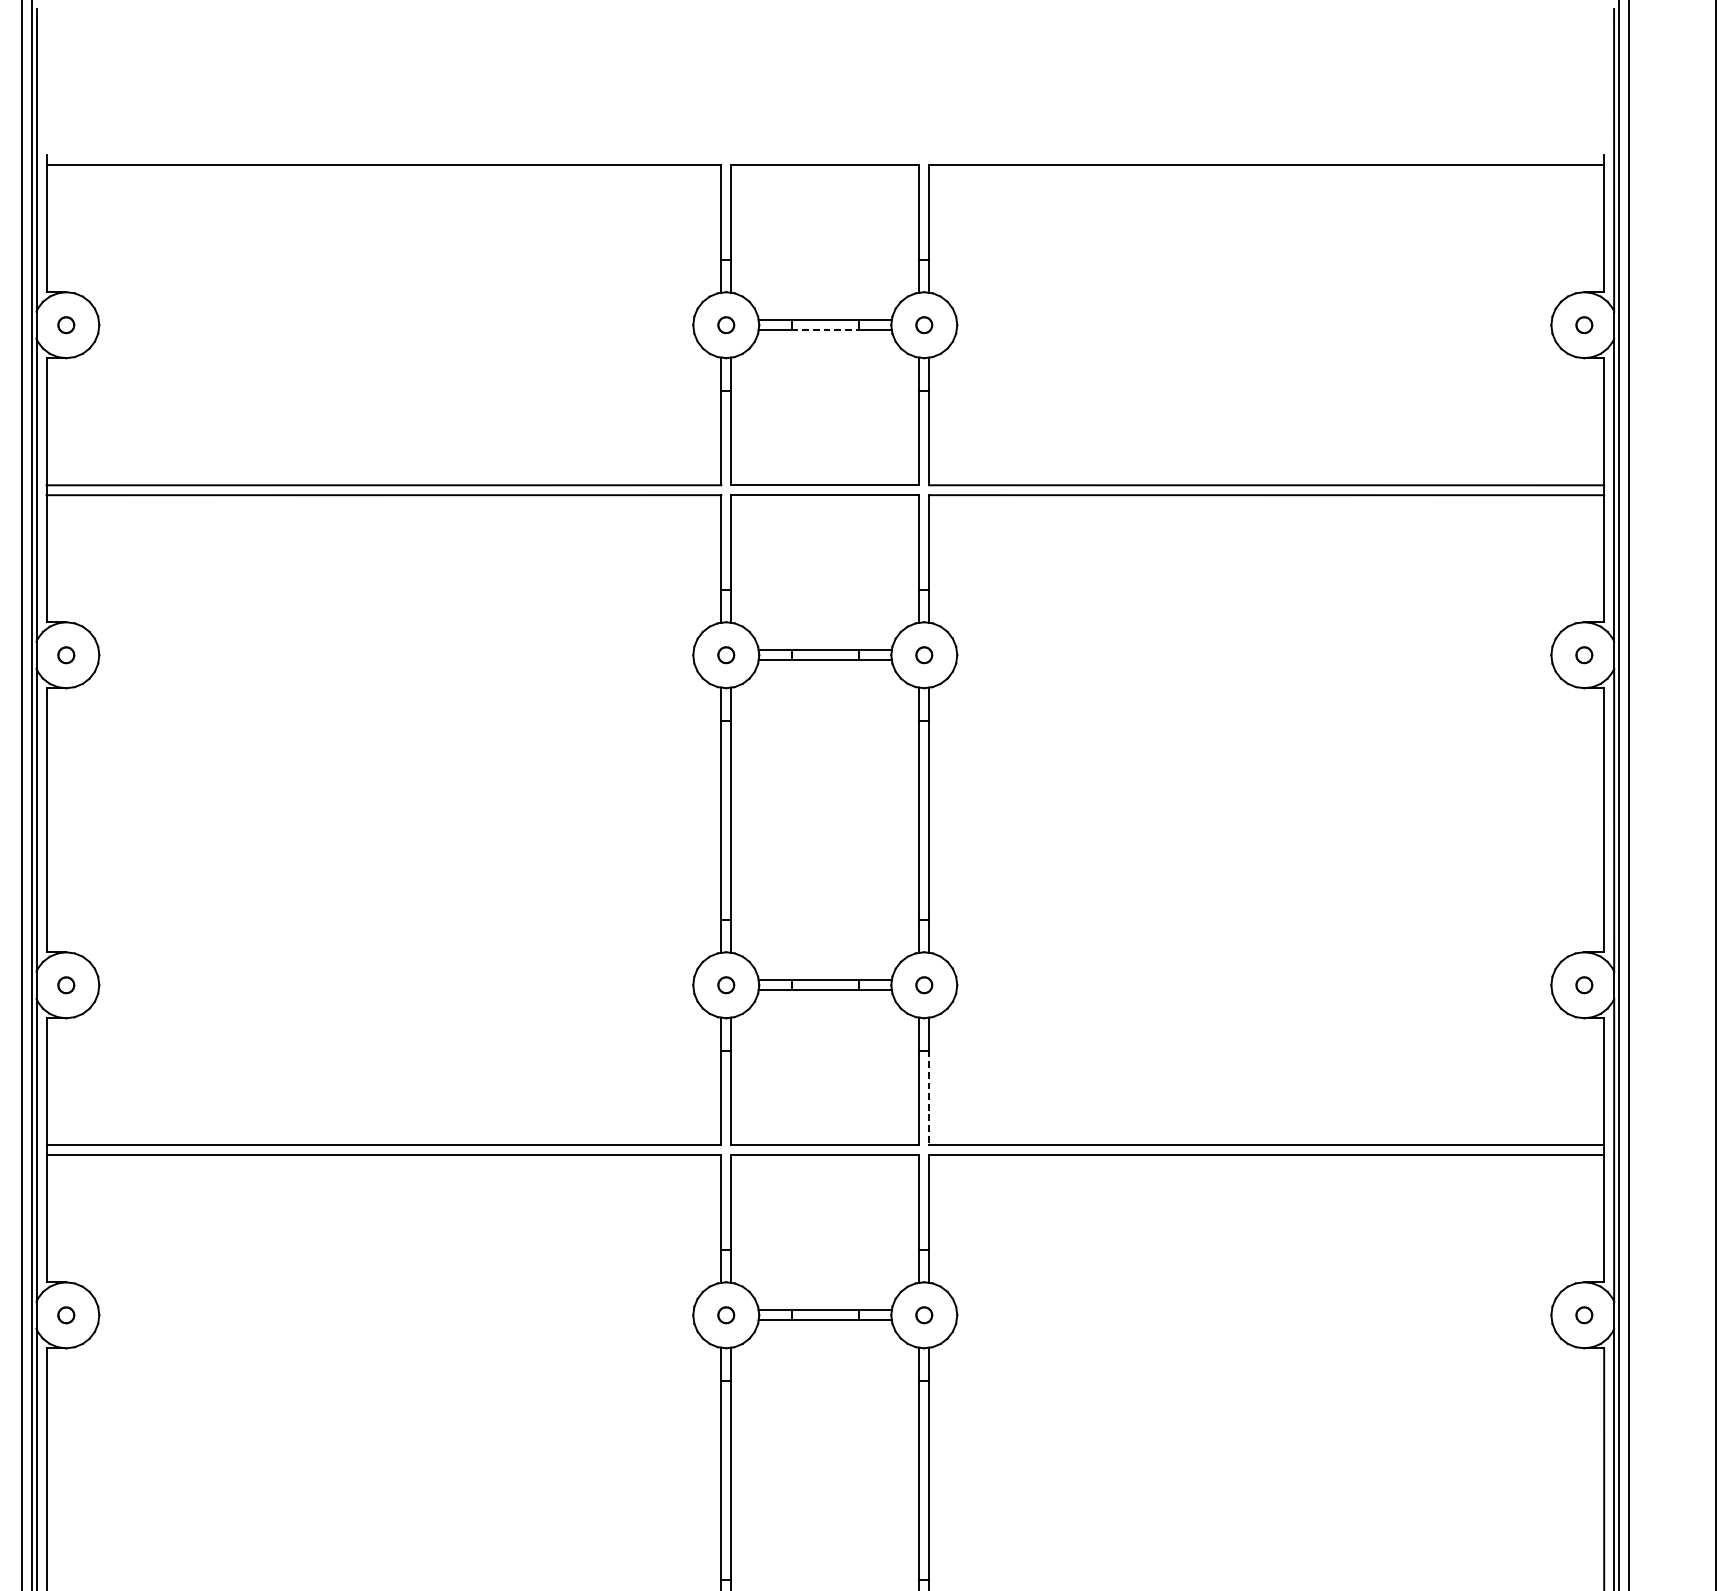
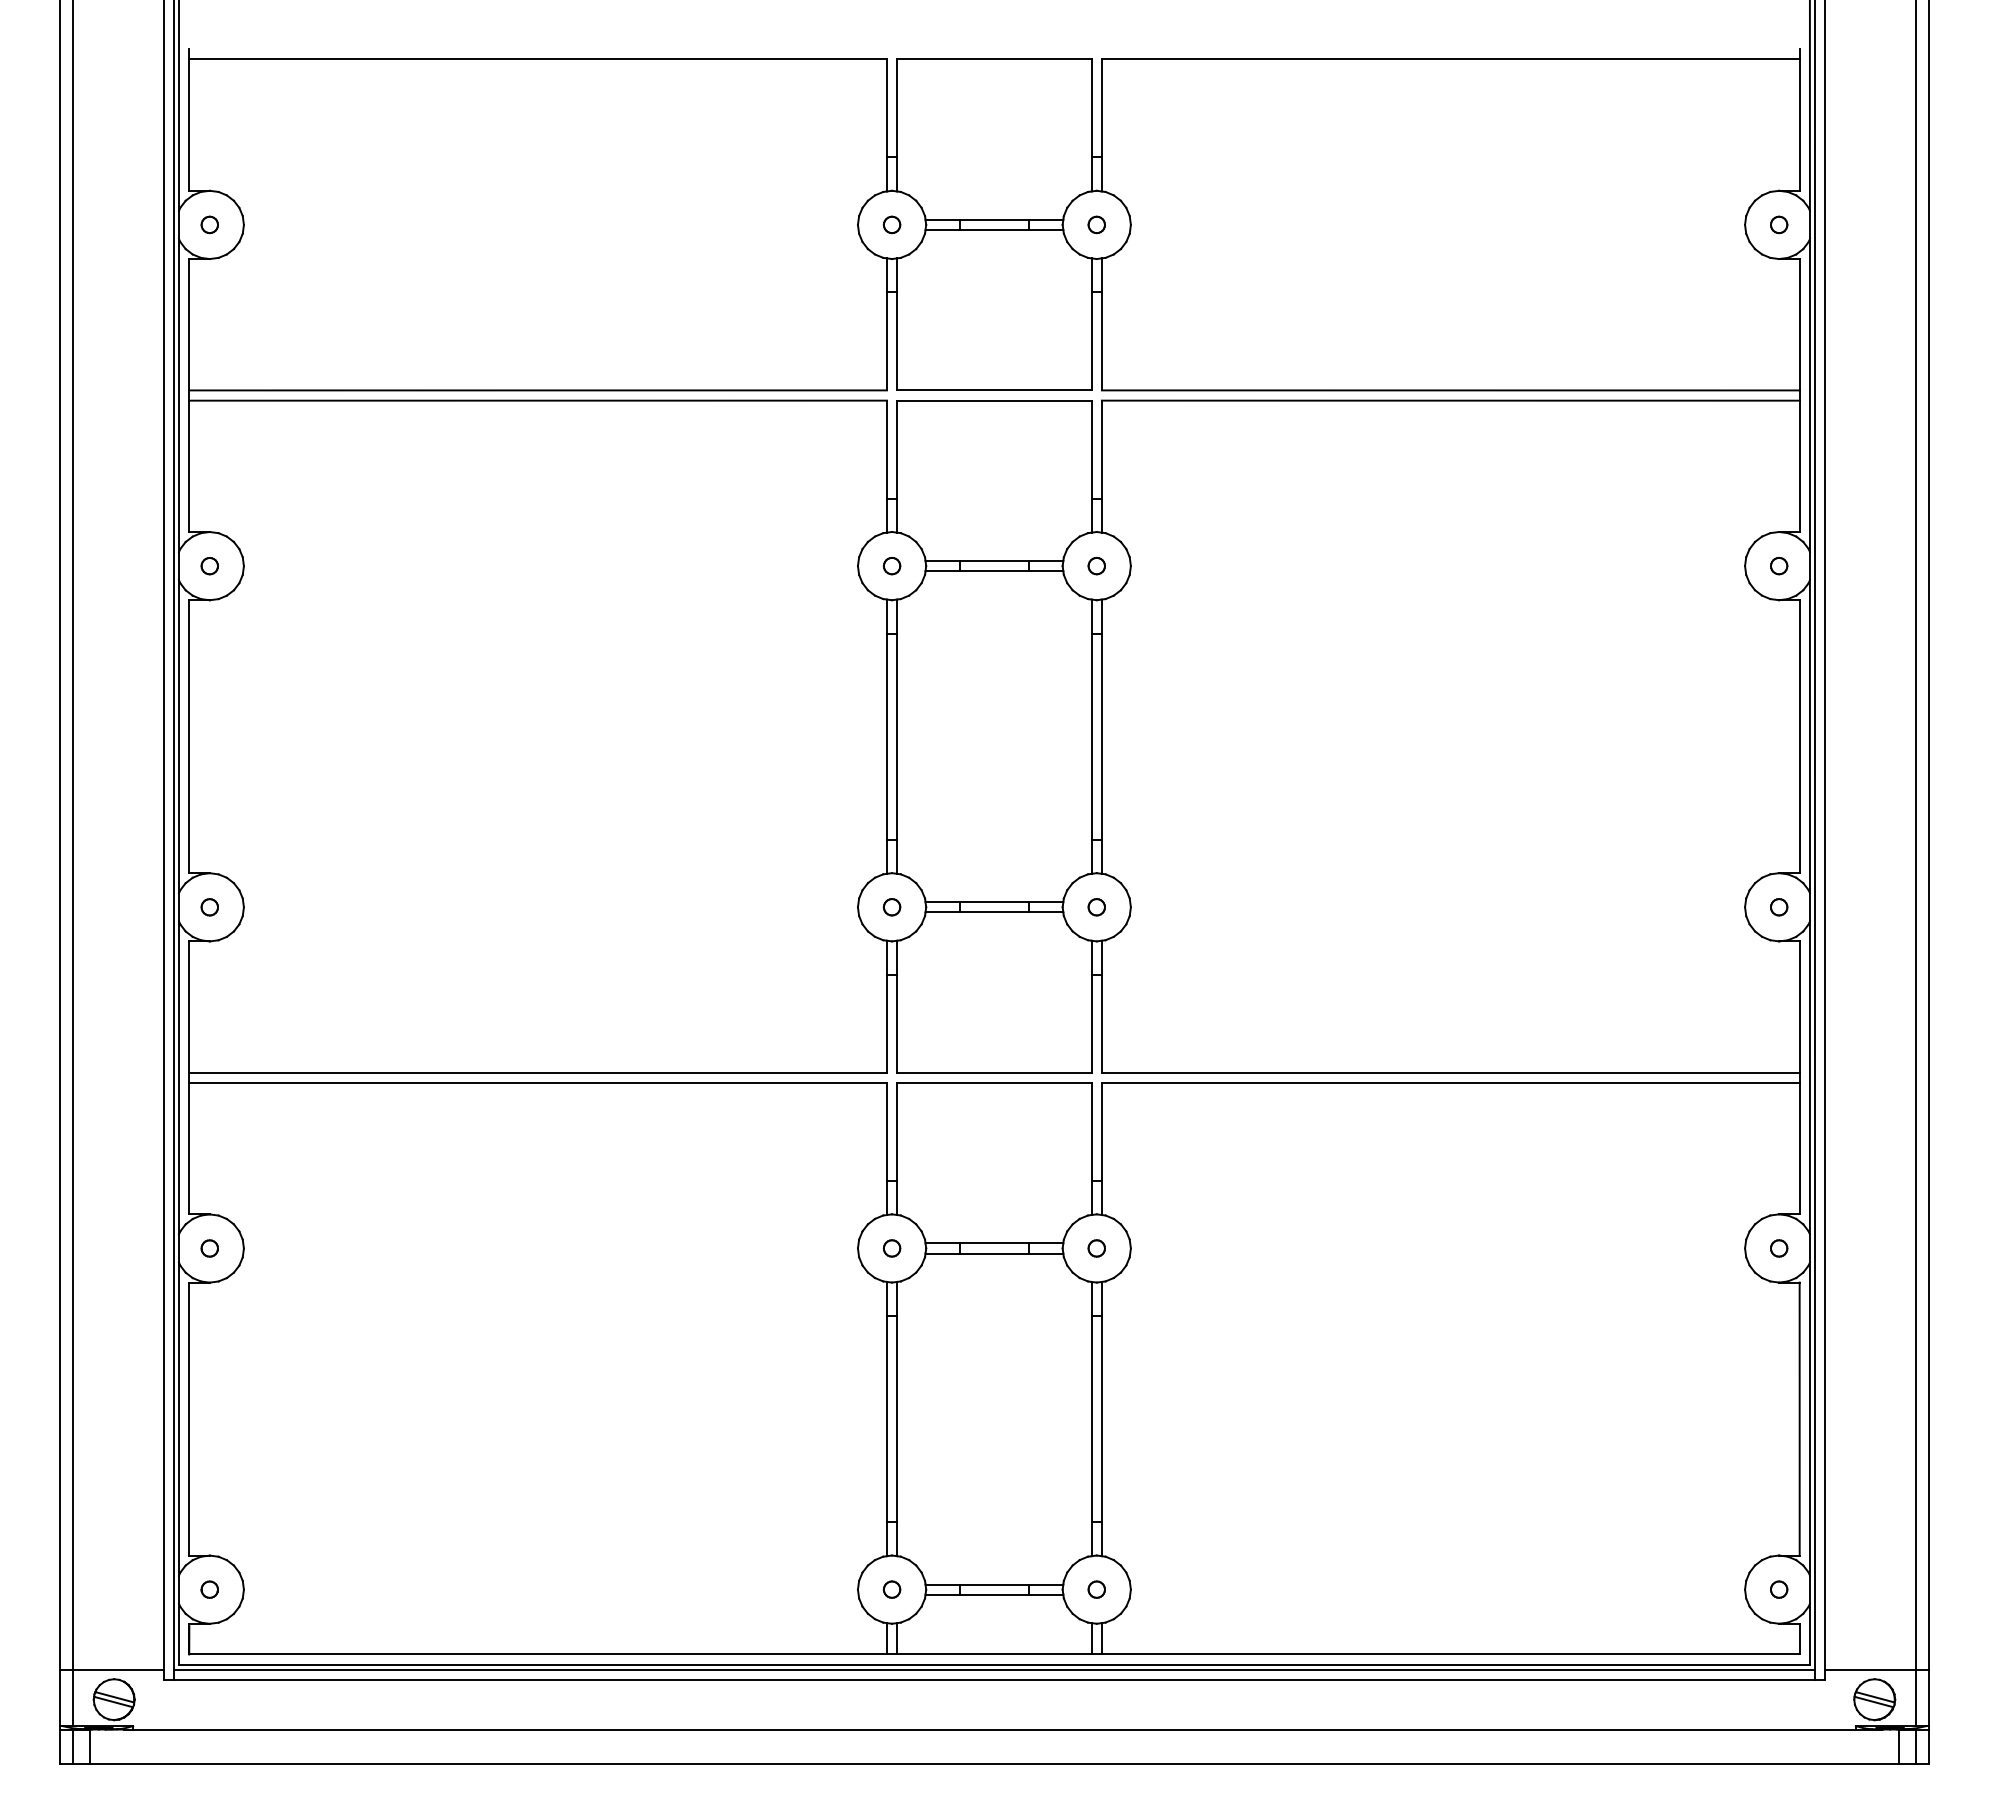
line: (825, 330) -> (994, 230), dashed -> solid
line: (928, 1097) -> (1101, 1023), dashed -> solid

